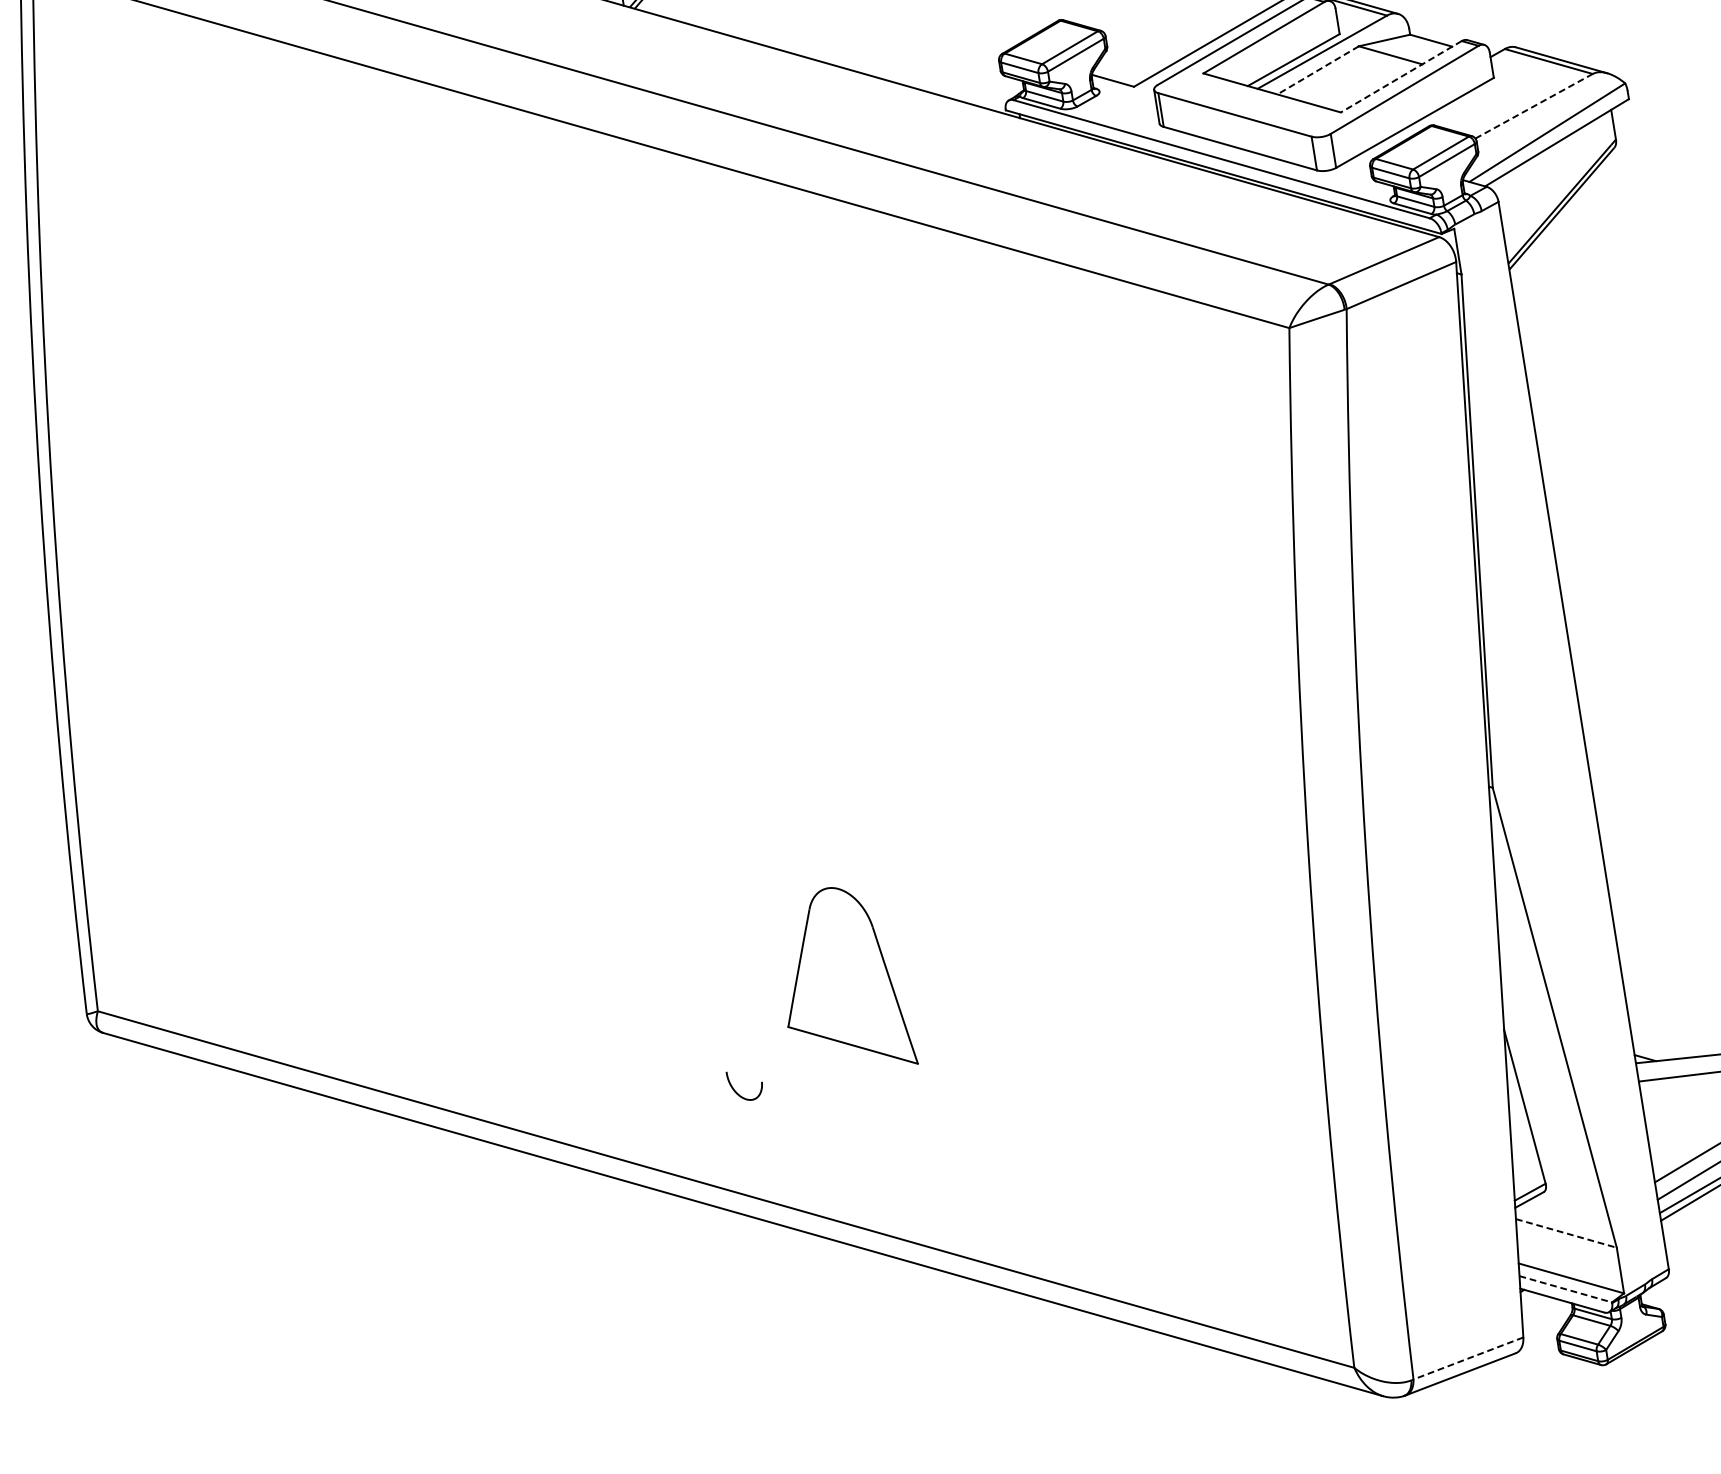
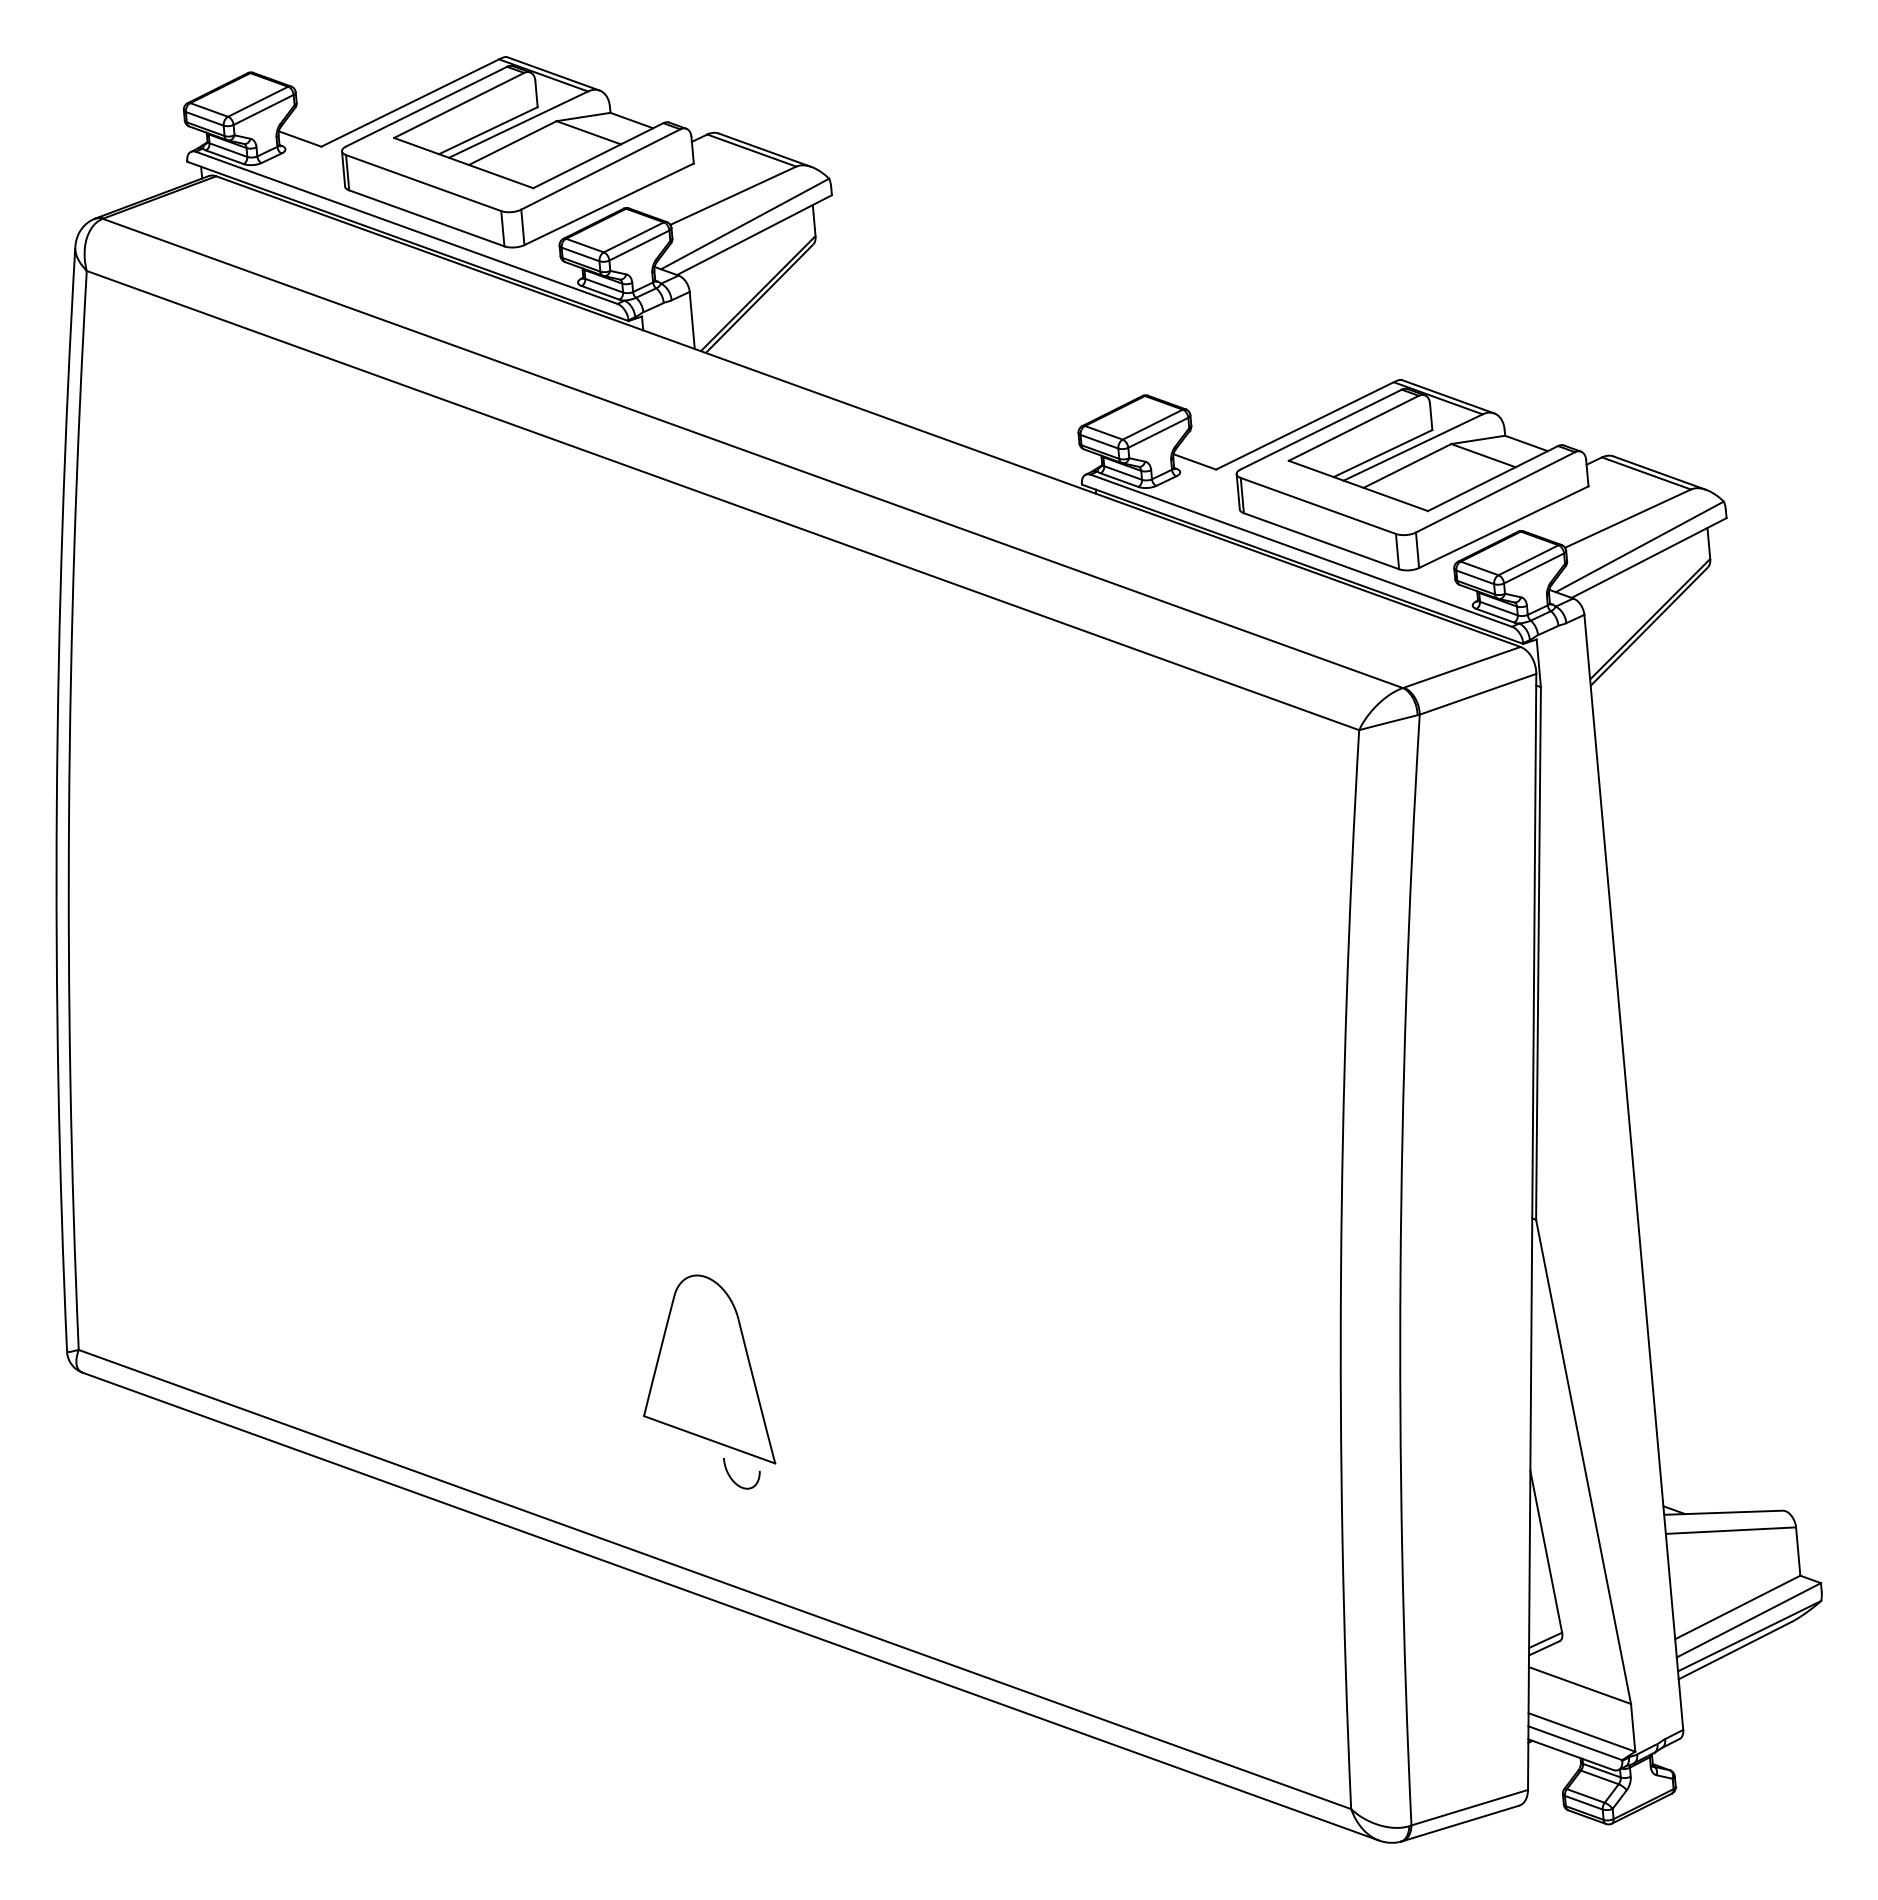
line: (1318, 70) -> (1407, 466), dashed -> solid
line: (1401, 76) -> (1493, 478), dashed -> solid
line: (1534, 106) -> (1628, 518), dashed -> solid
part: (848, 977) -> (709, 1369), moved
line: (1566, 1233) -> (1580, 1685), dashed -> solid
line: (1565, 1289) -> (1575, 1743), dashed -> solid
line: (1468, 1358) -> (1469, 1807), dashed -> solid

